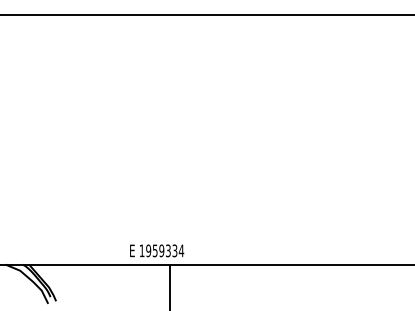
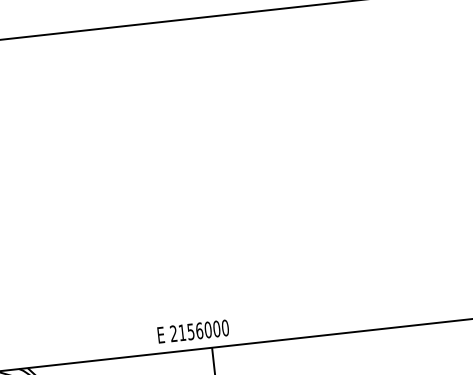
text: (161, 250) -> (199, 330), 1959334 -> 2156000

